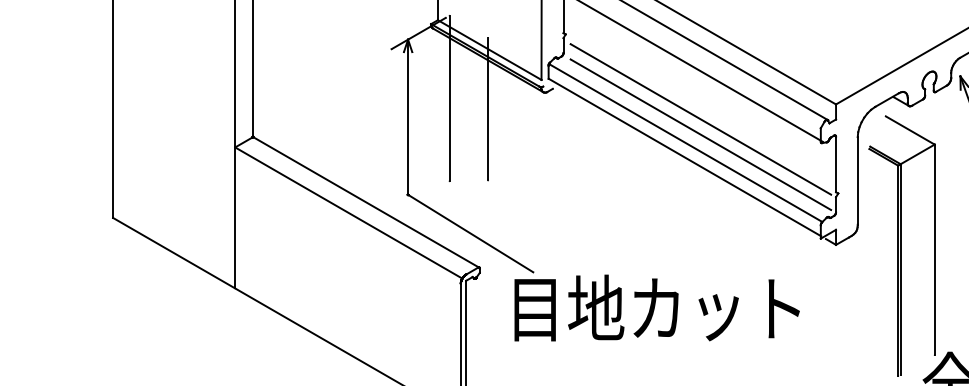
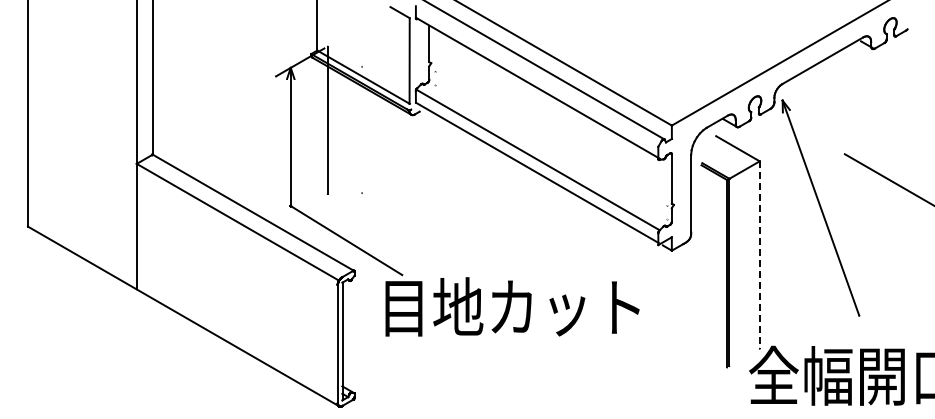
line: (488, 108) -> (362, 129), removed
line: (700, 118) -> (551, 138), removed
line: (700, 134) -> (551, 152), removed
line: (934, 250) -> (759, 255), solid -> dashed

